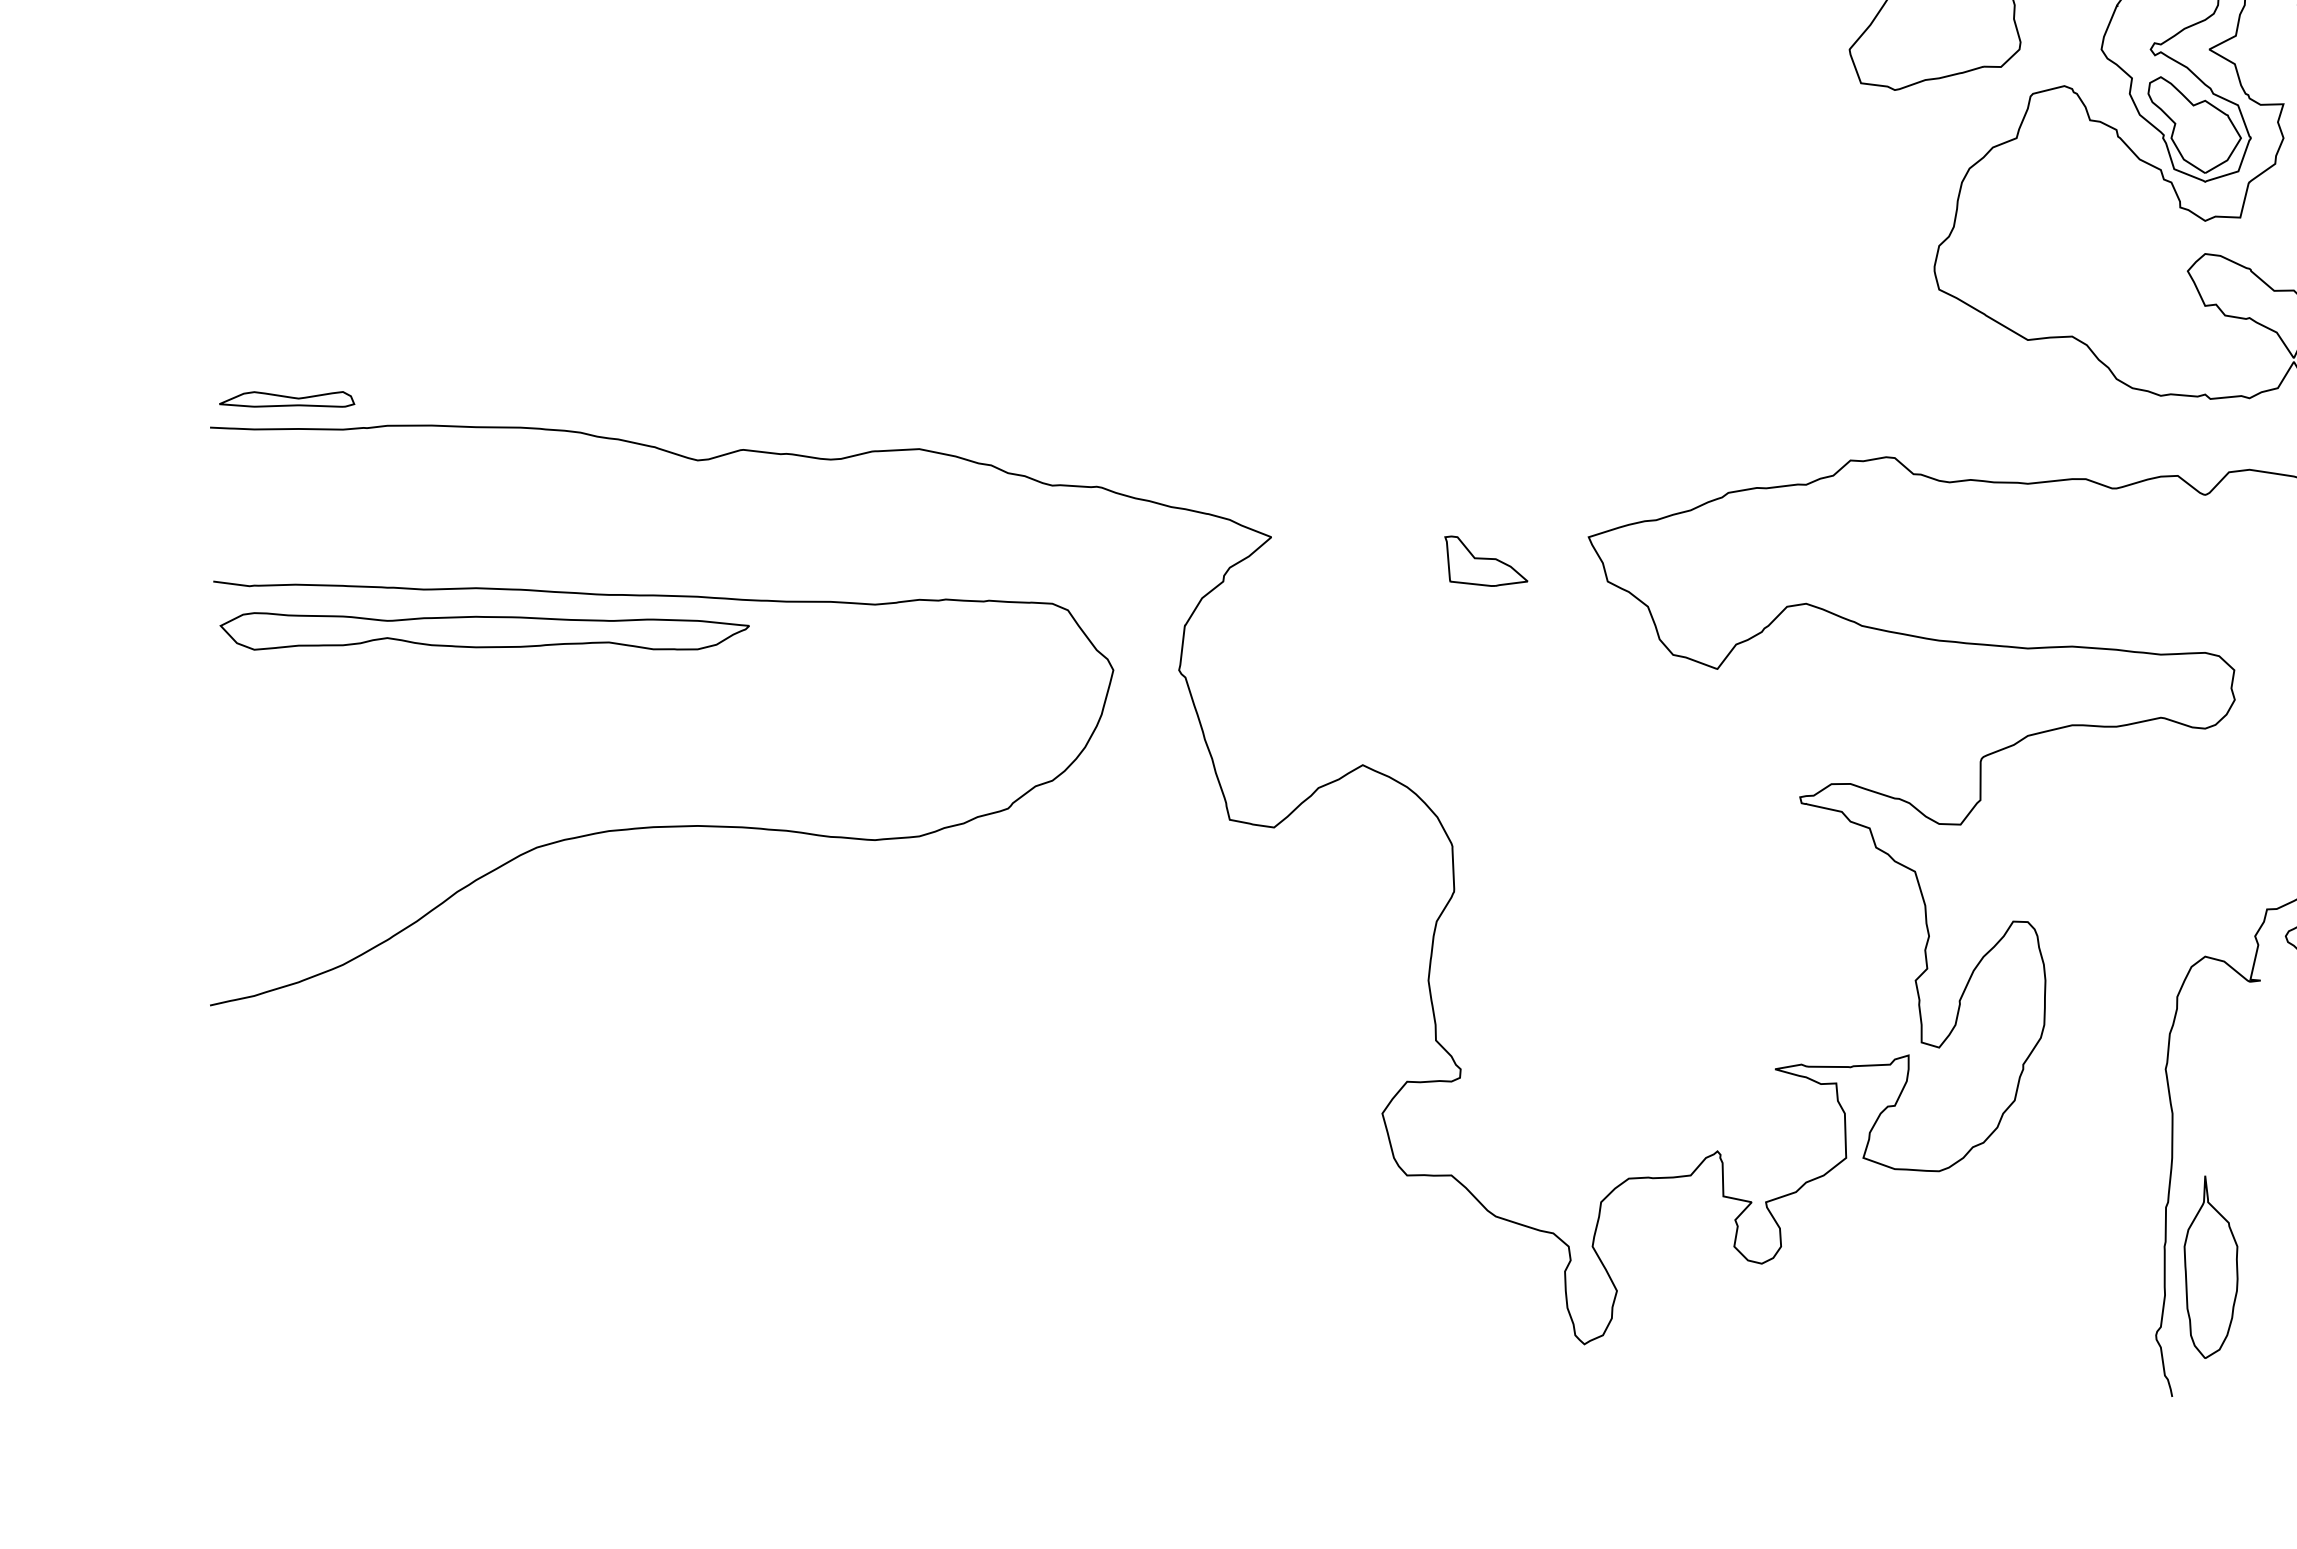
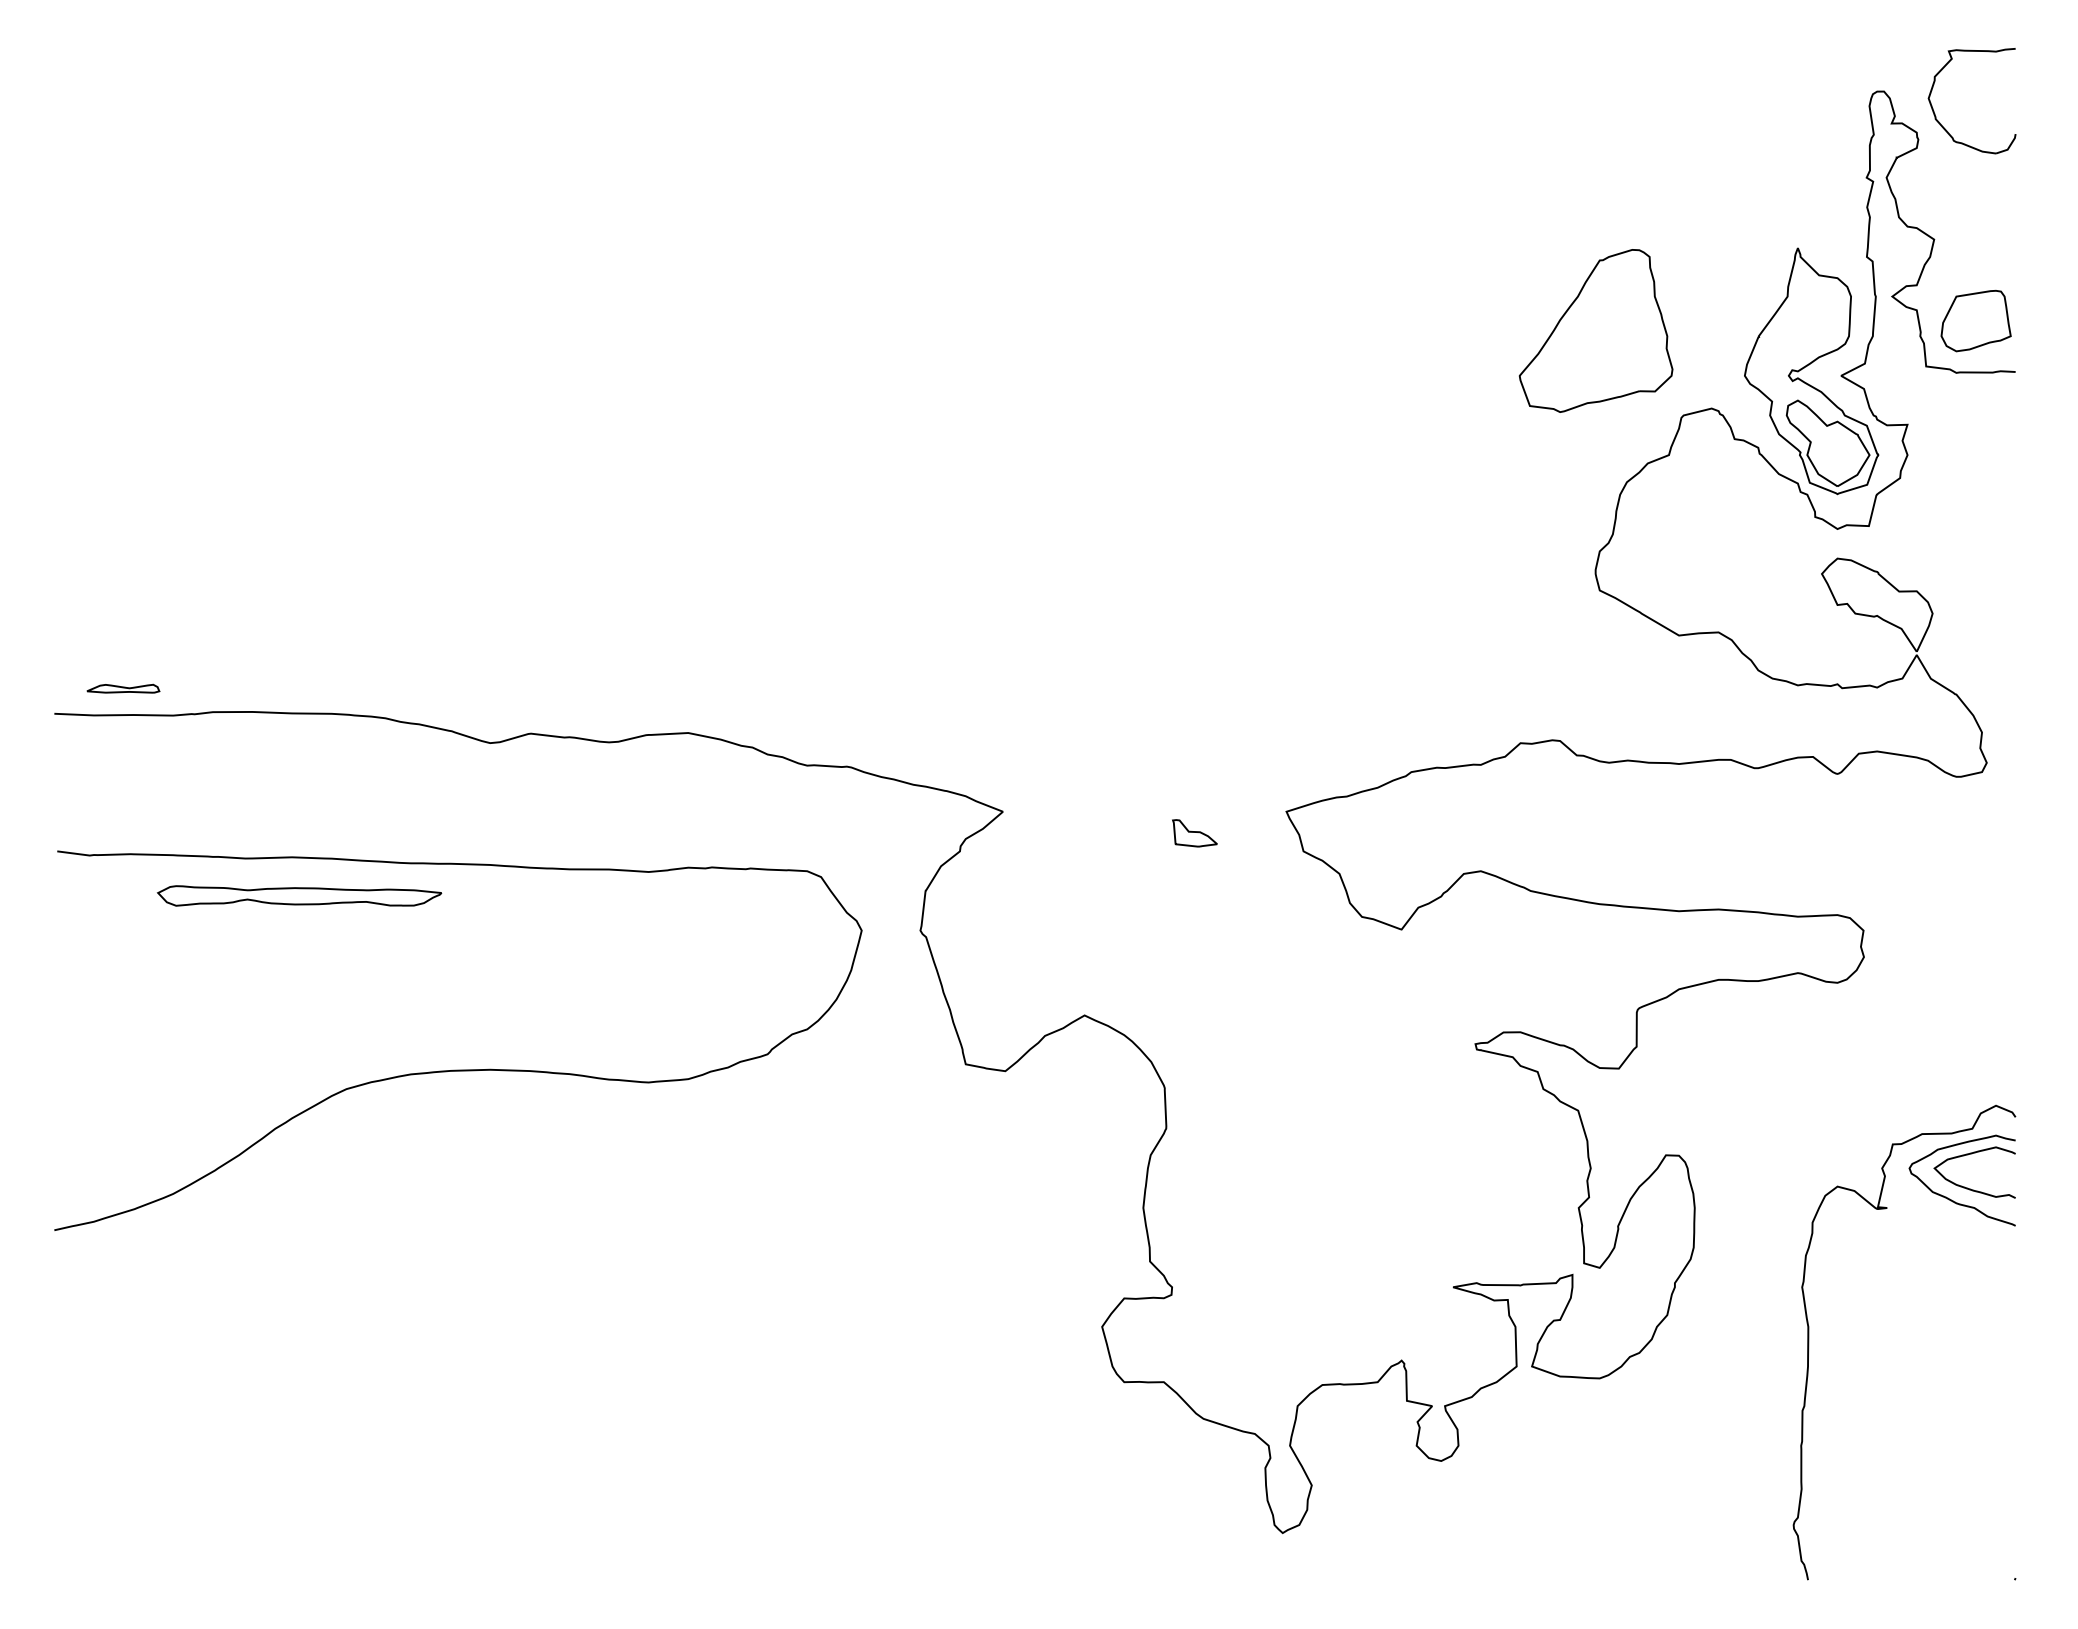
part: (287, 399) -> (123, 688), size x0.6
part: (1485, 561) -> (1194, 833), size x0.6
part: (484, 630) -> (299, 895), size x0.6
part: (2210, 1267) -> (1842, 1464), removed

